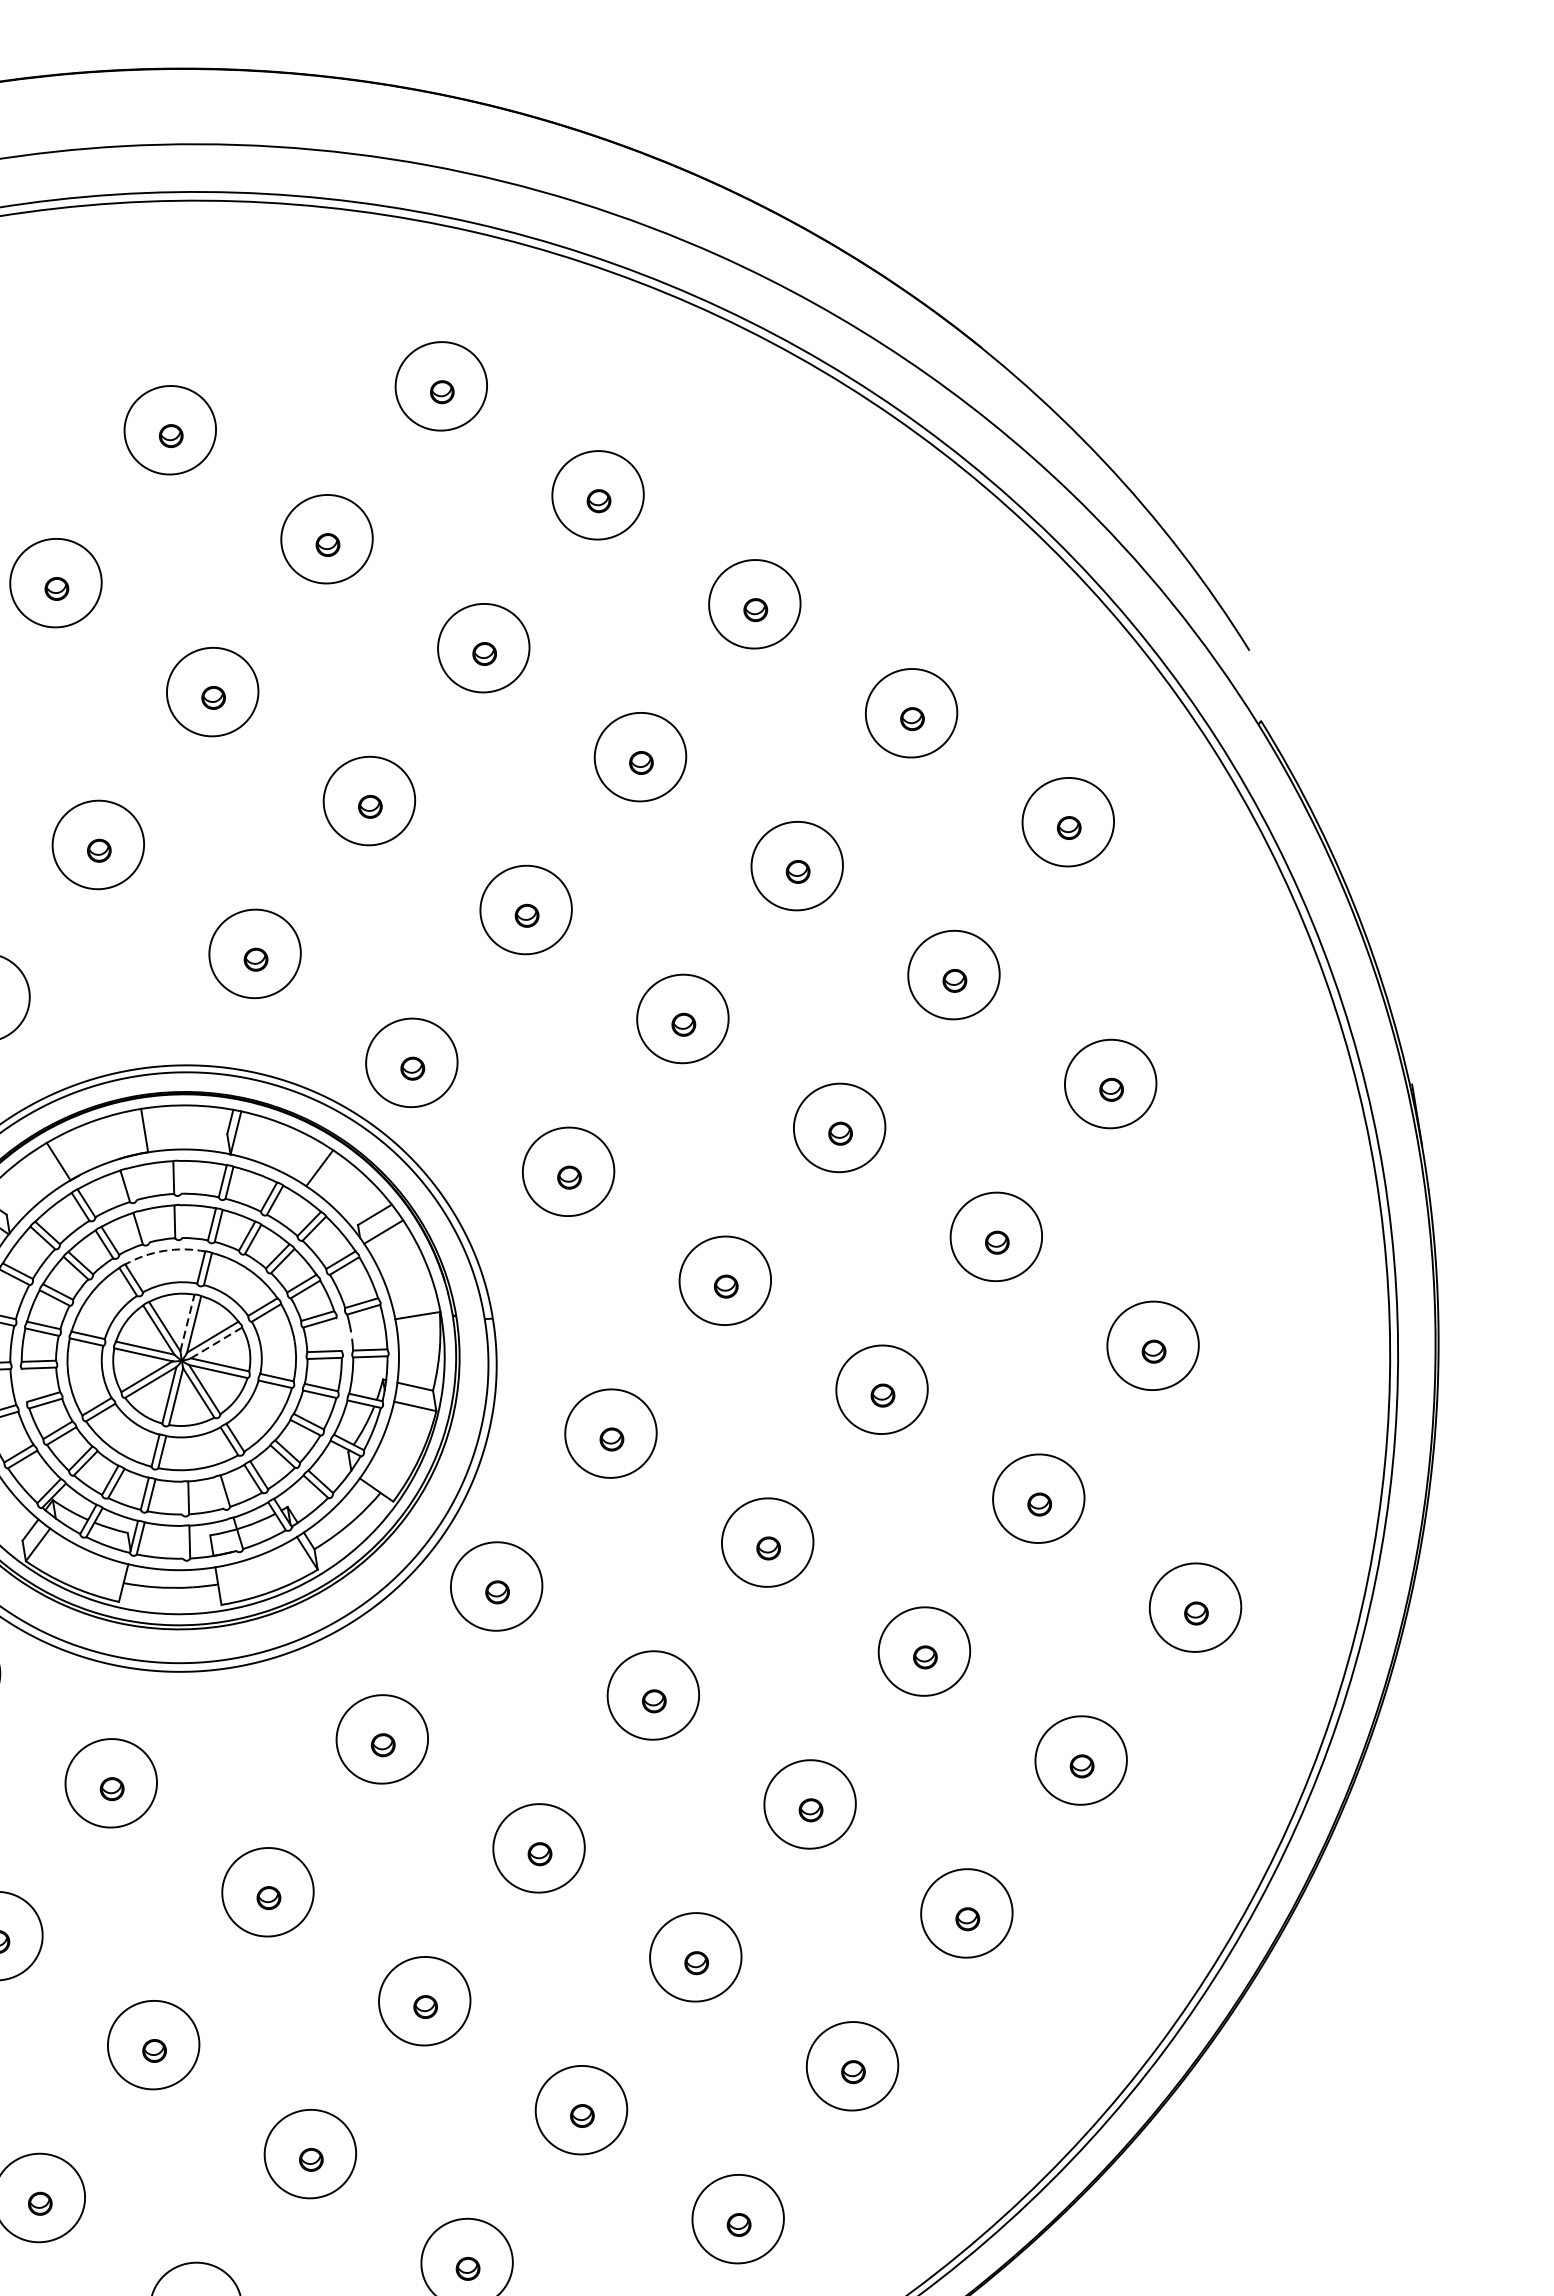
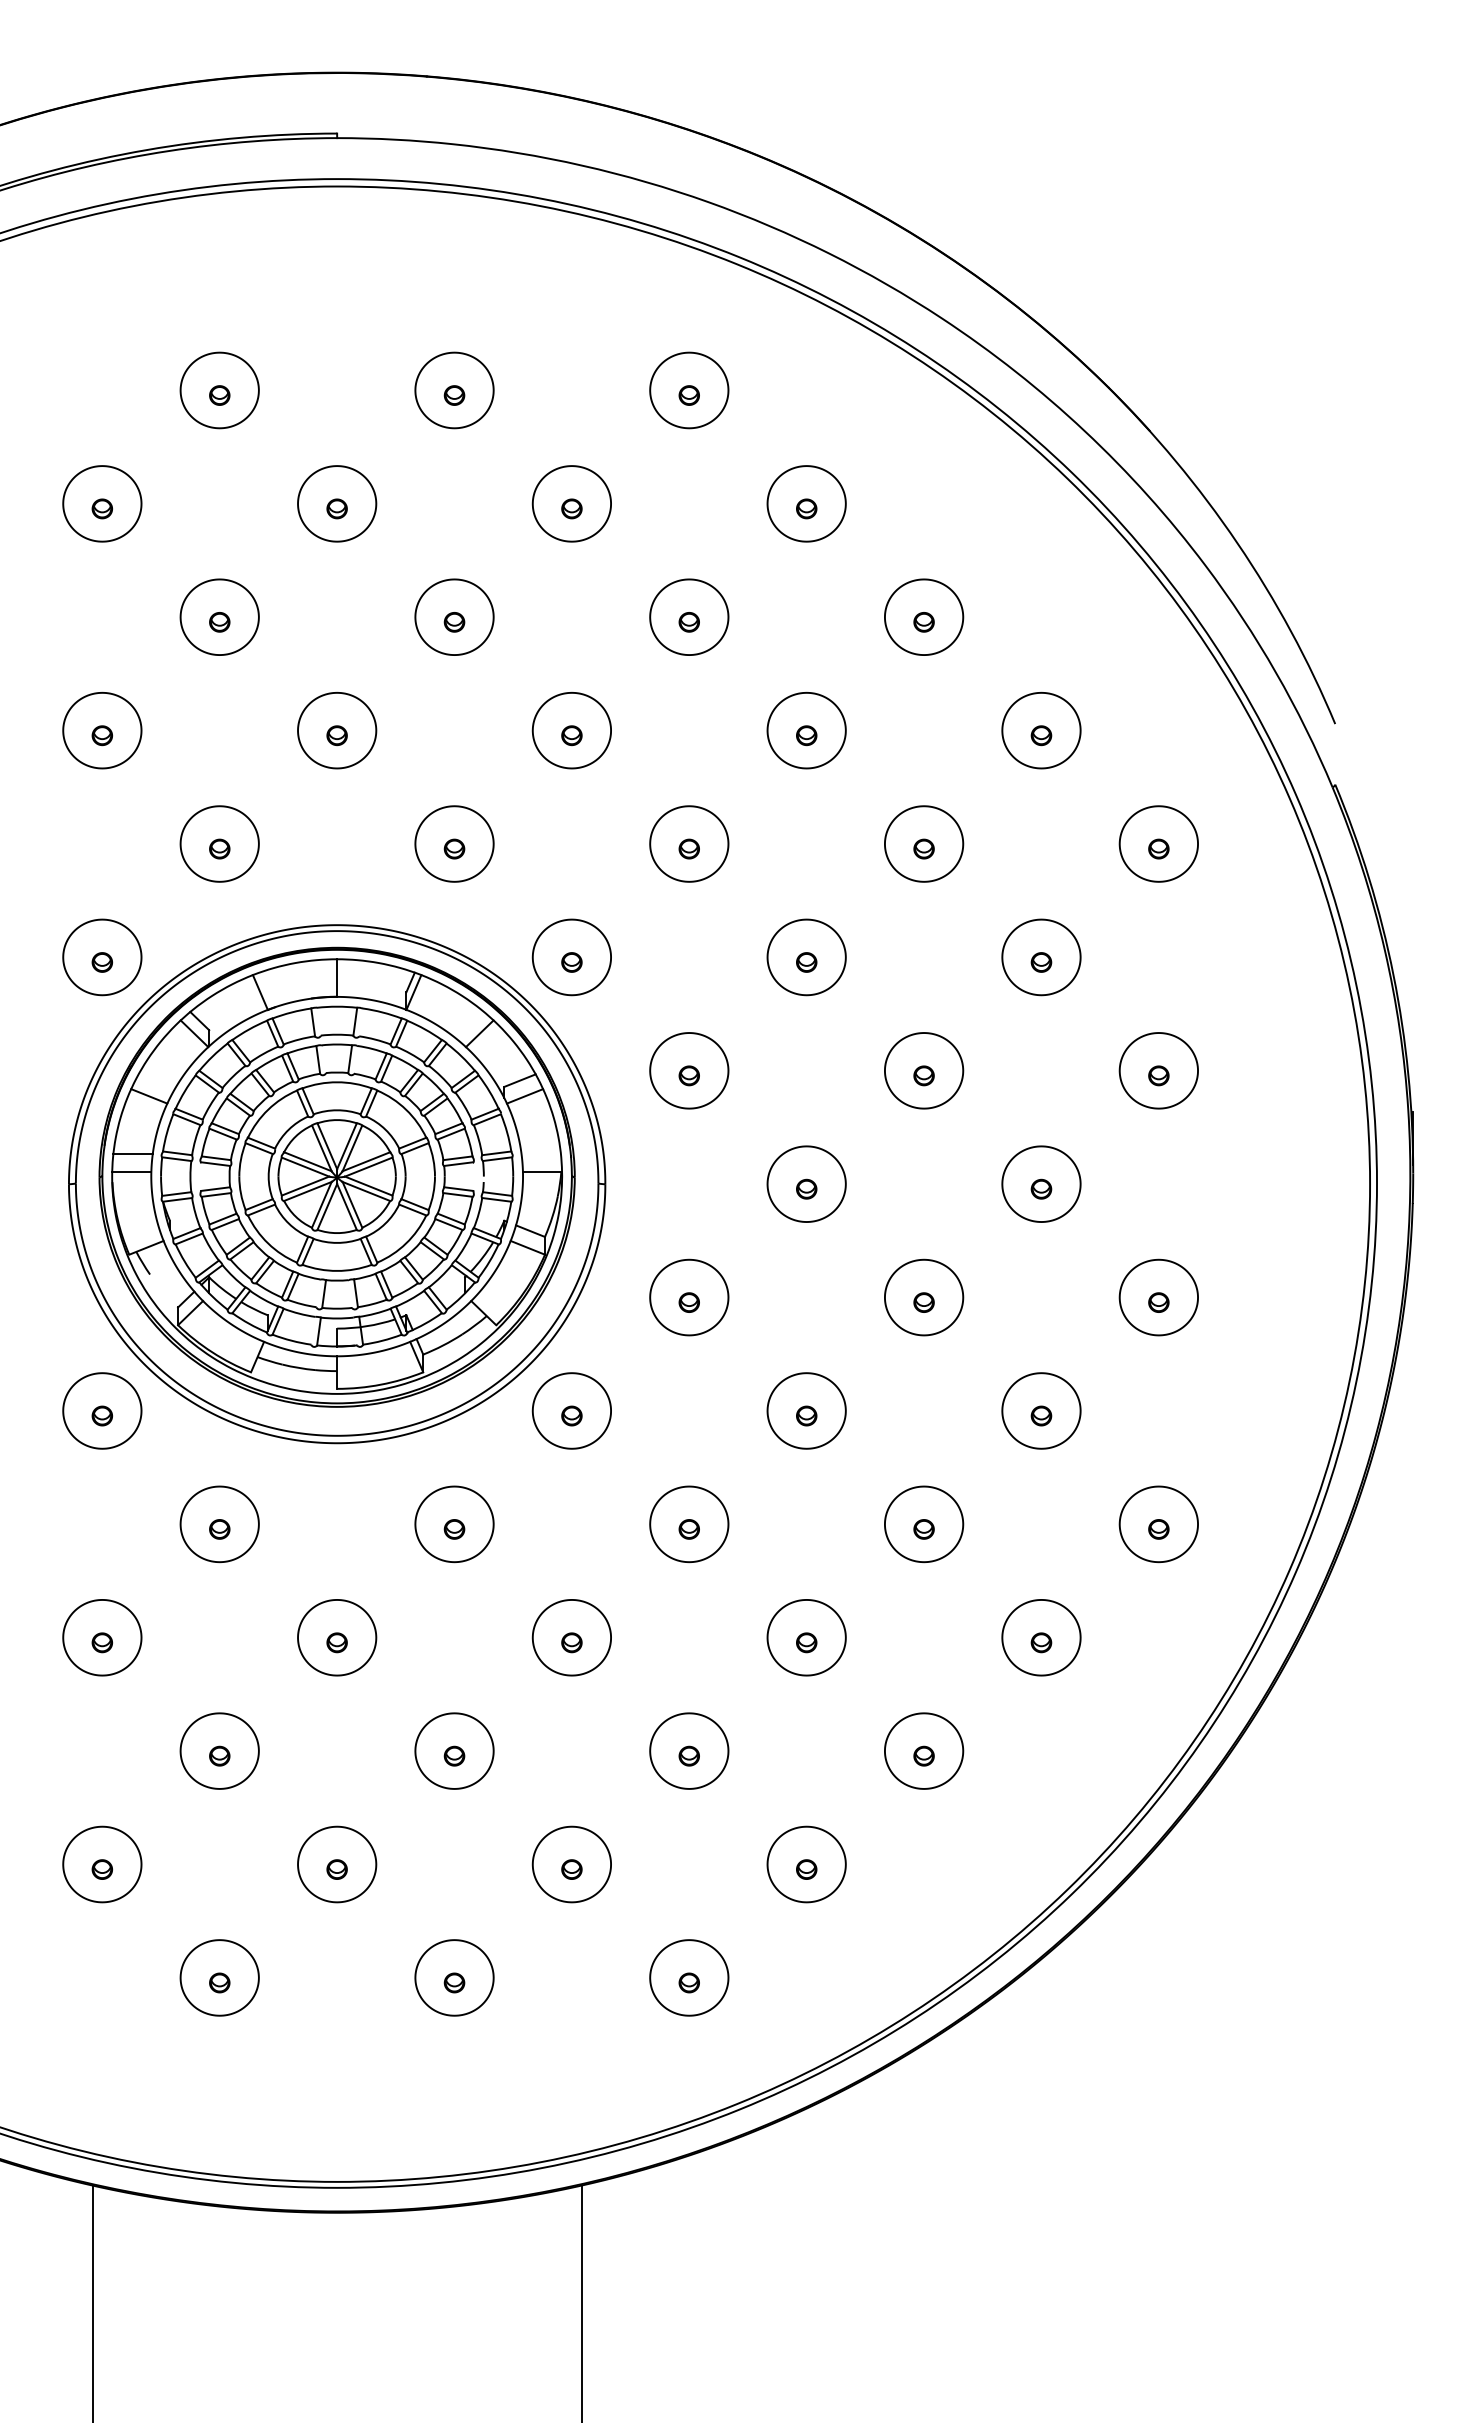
arc: (164, 1251) -> (337, 1082), dashed -> solid
line: (188, 1323) -> (347, 1146), dashed -> solid
line: (216, 1343) -> (368, 1167), dashed -> solid

